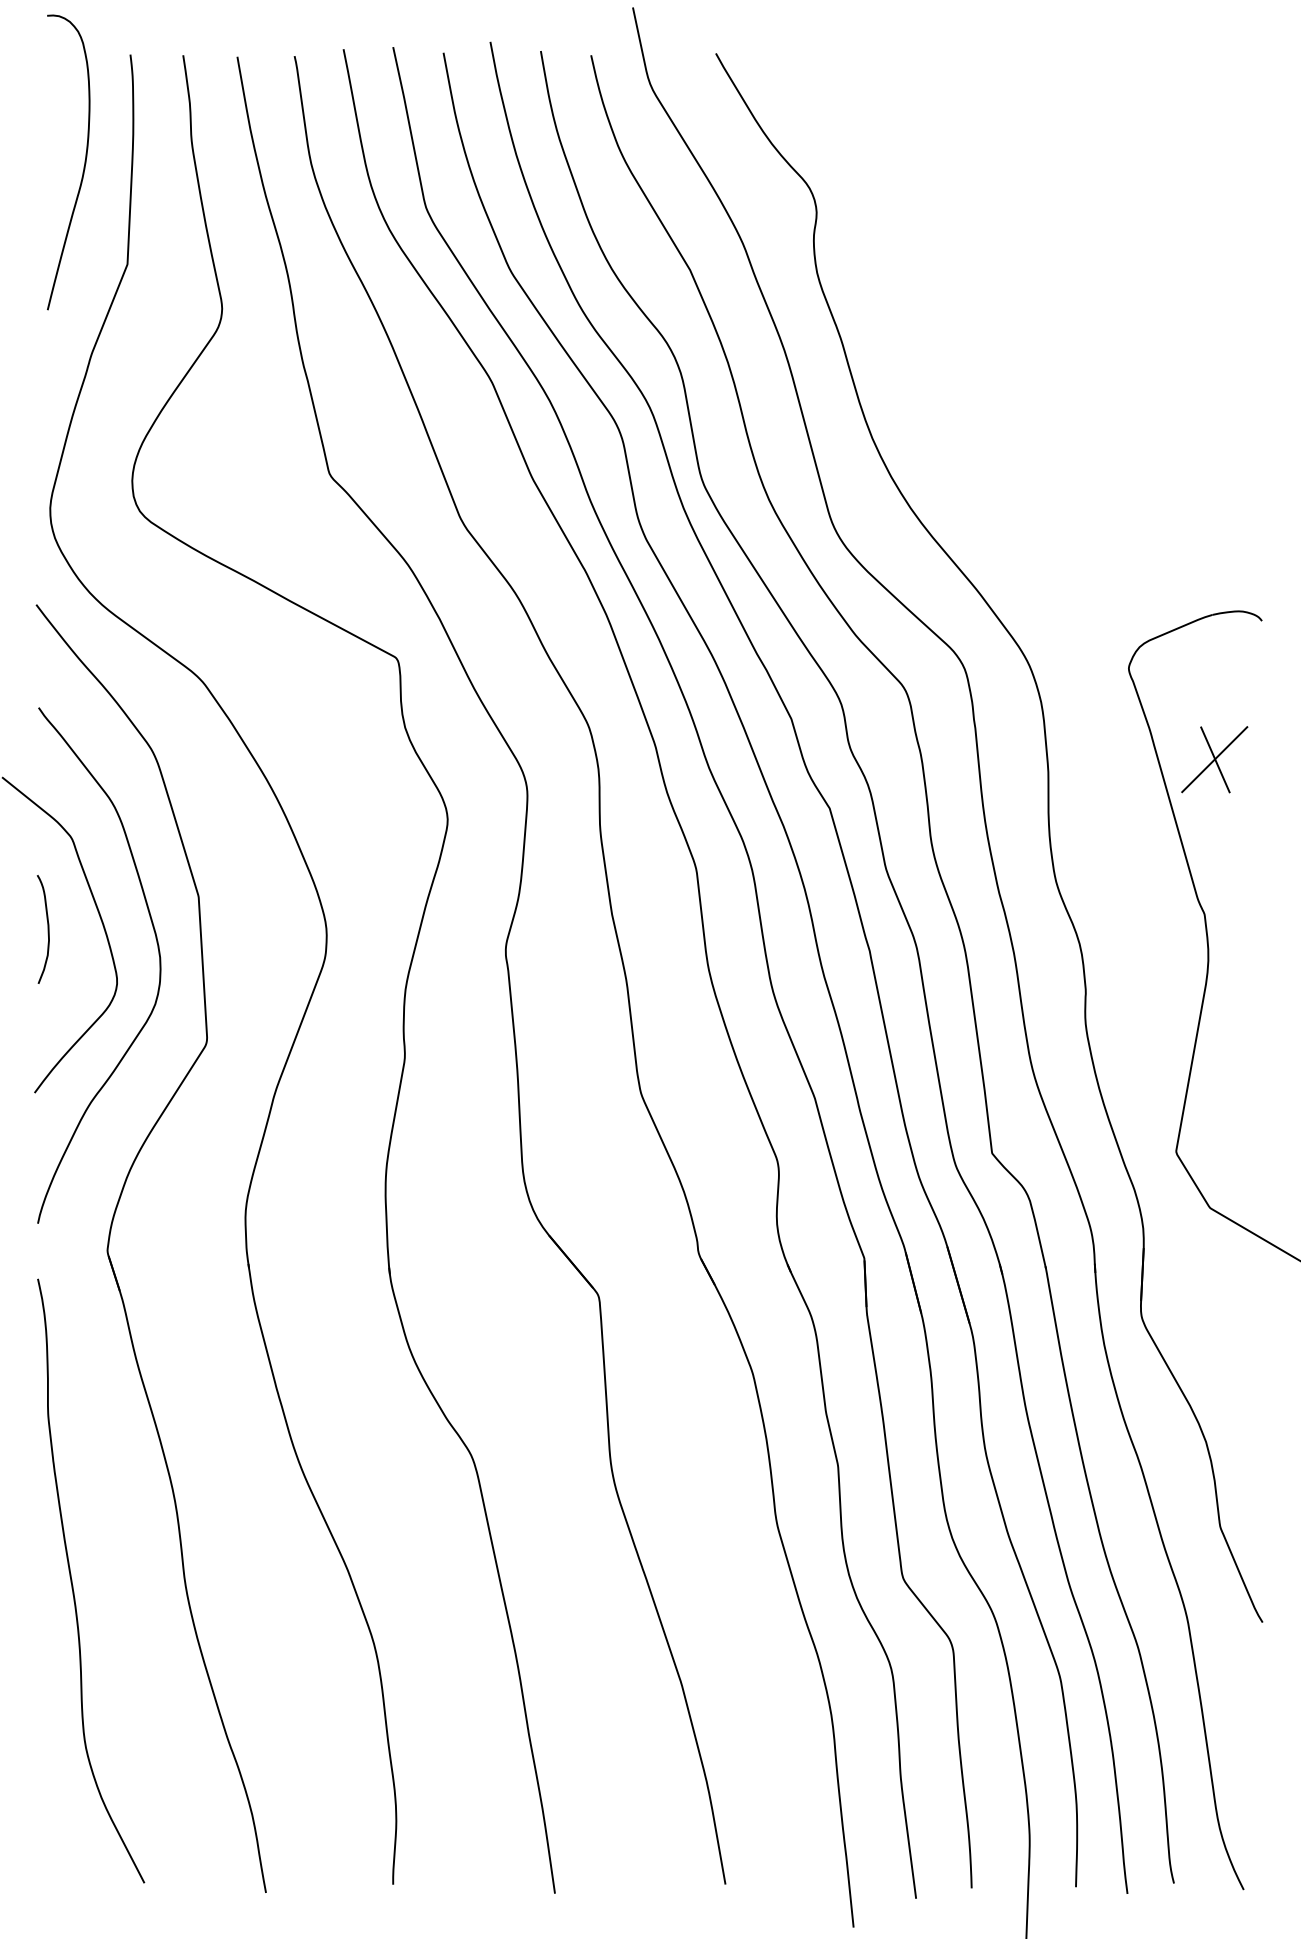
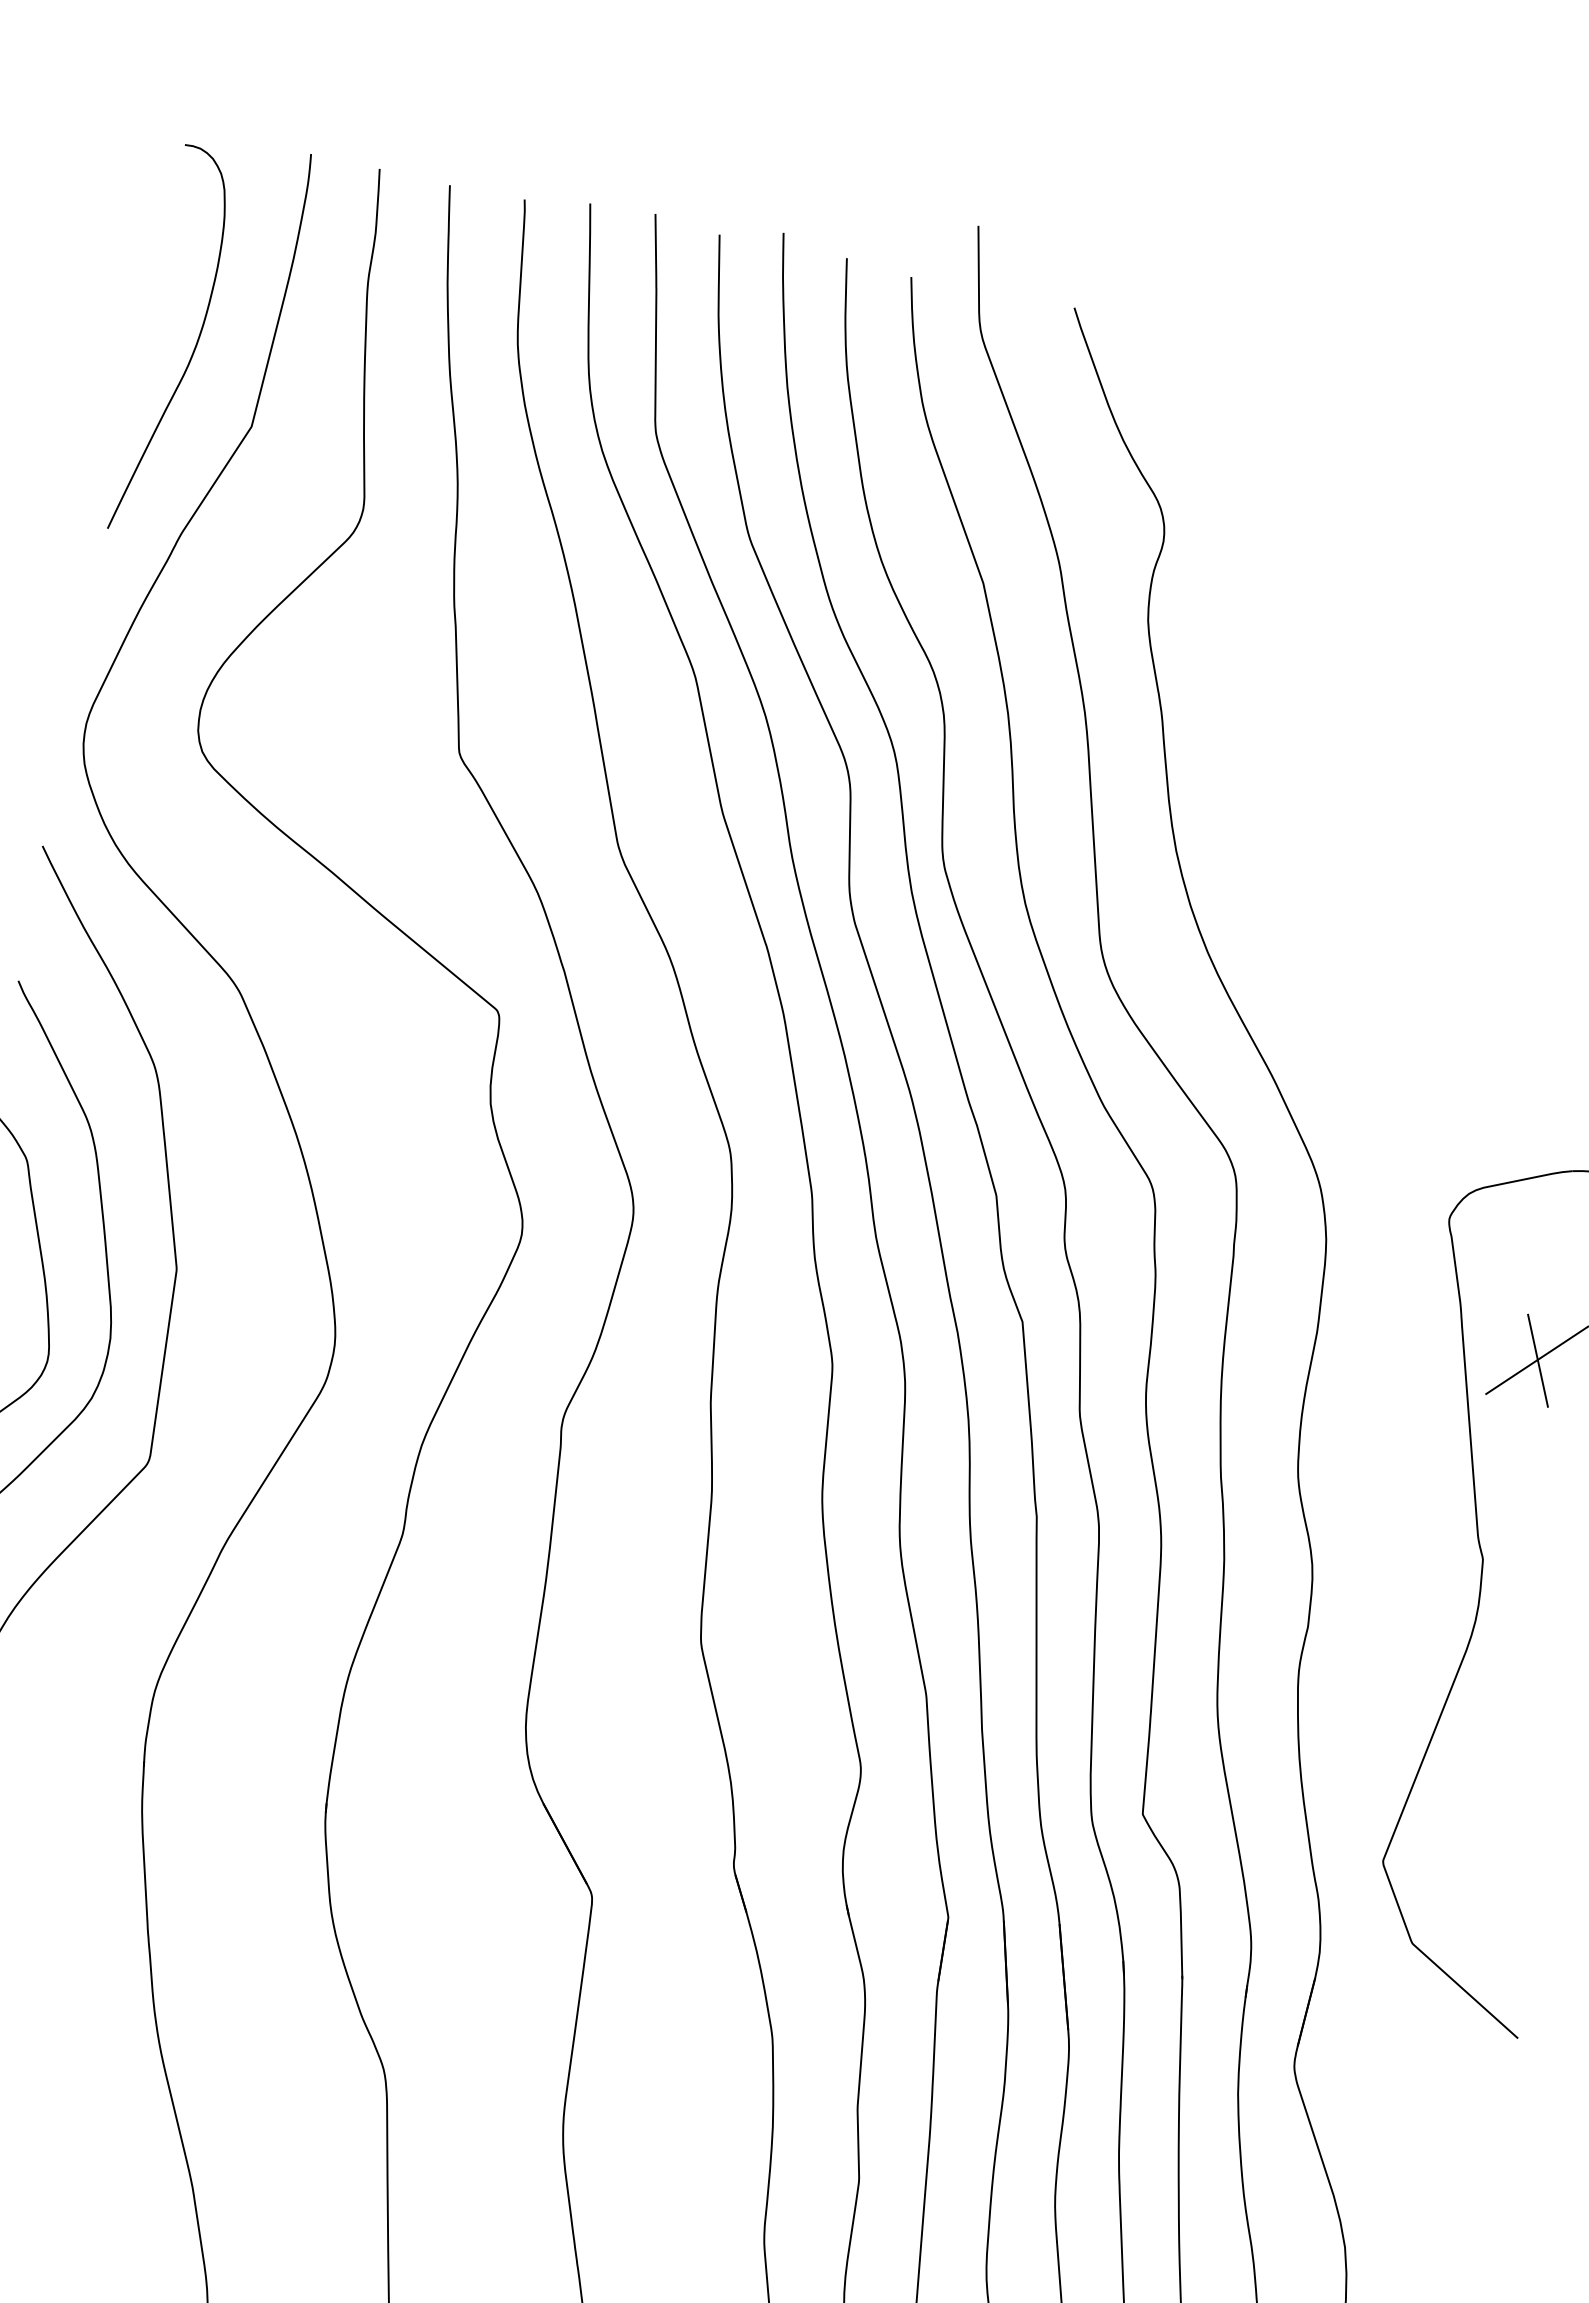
curve: (83, 166) -> (192, 350), moved

